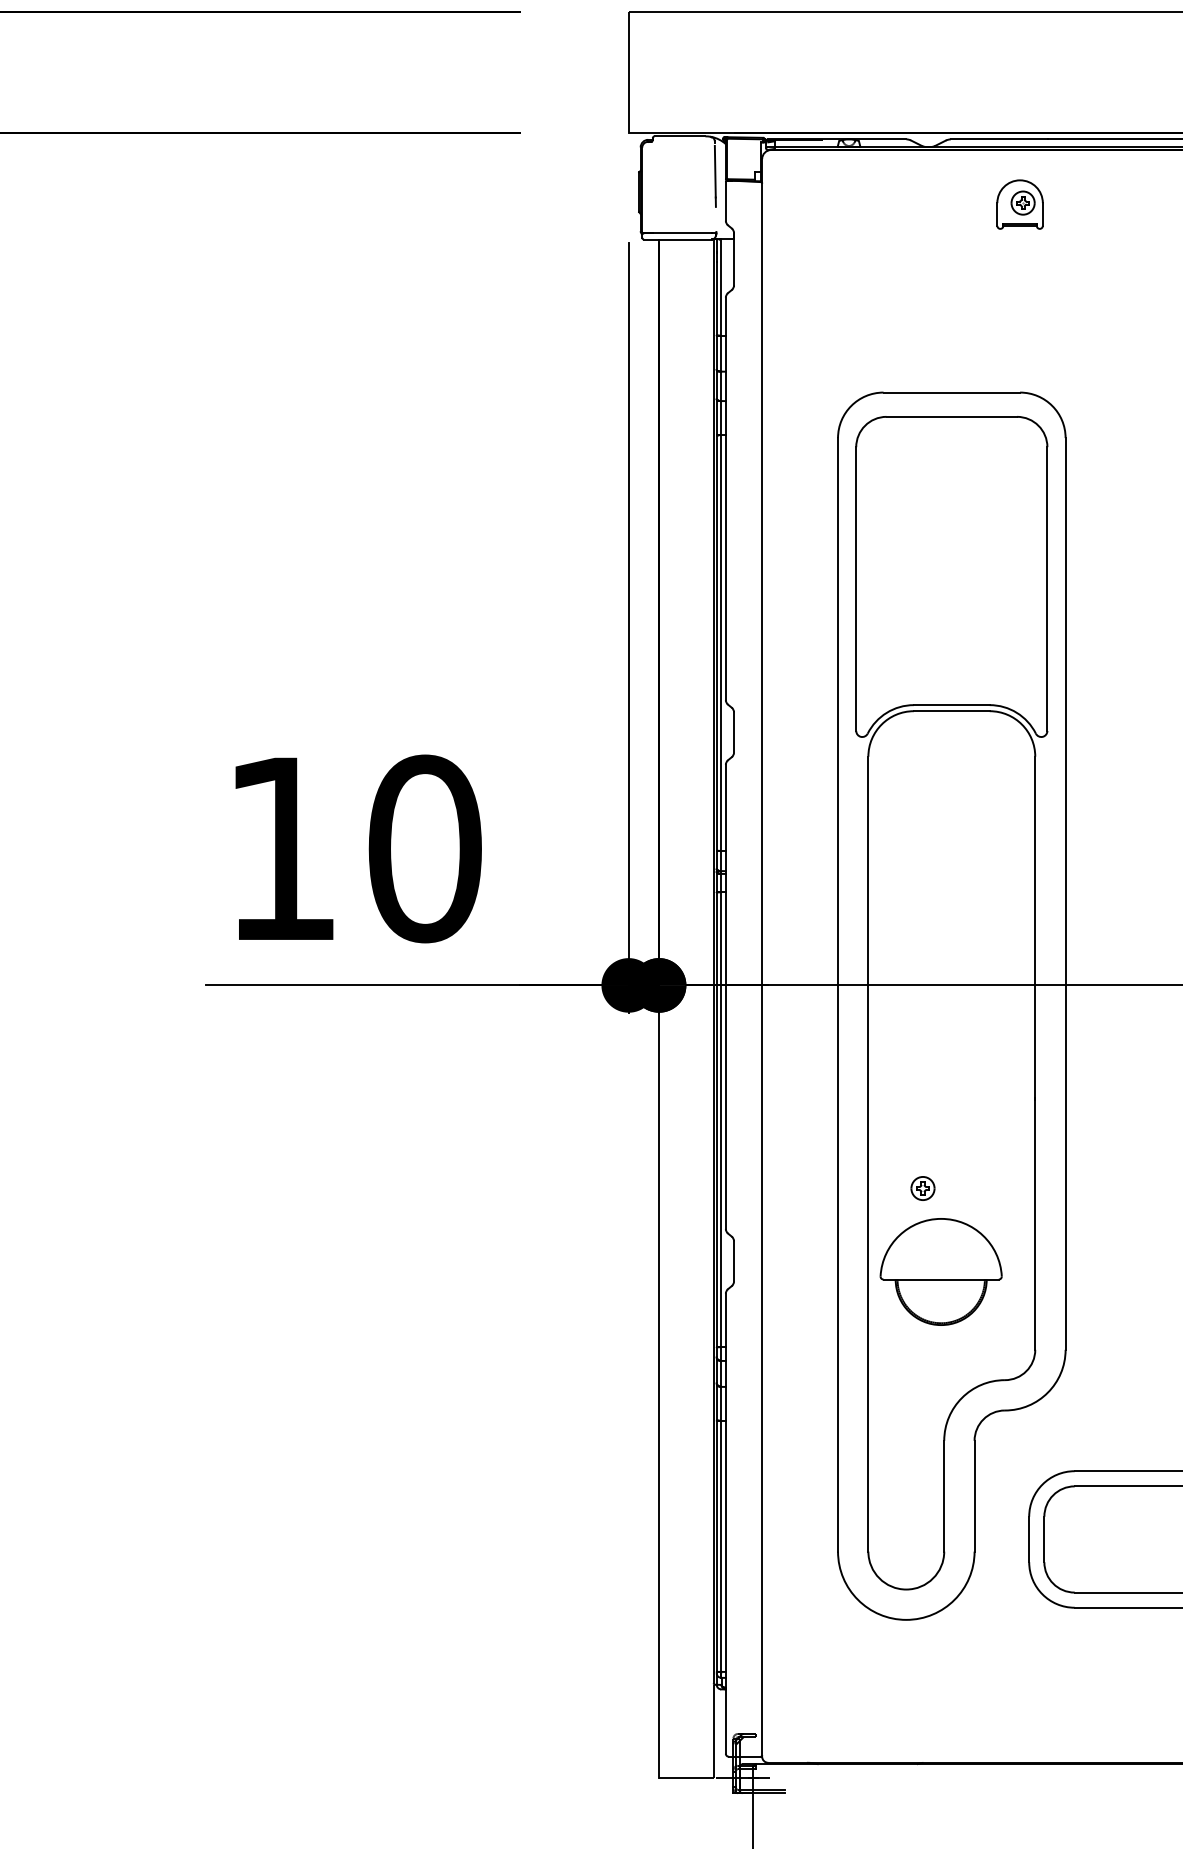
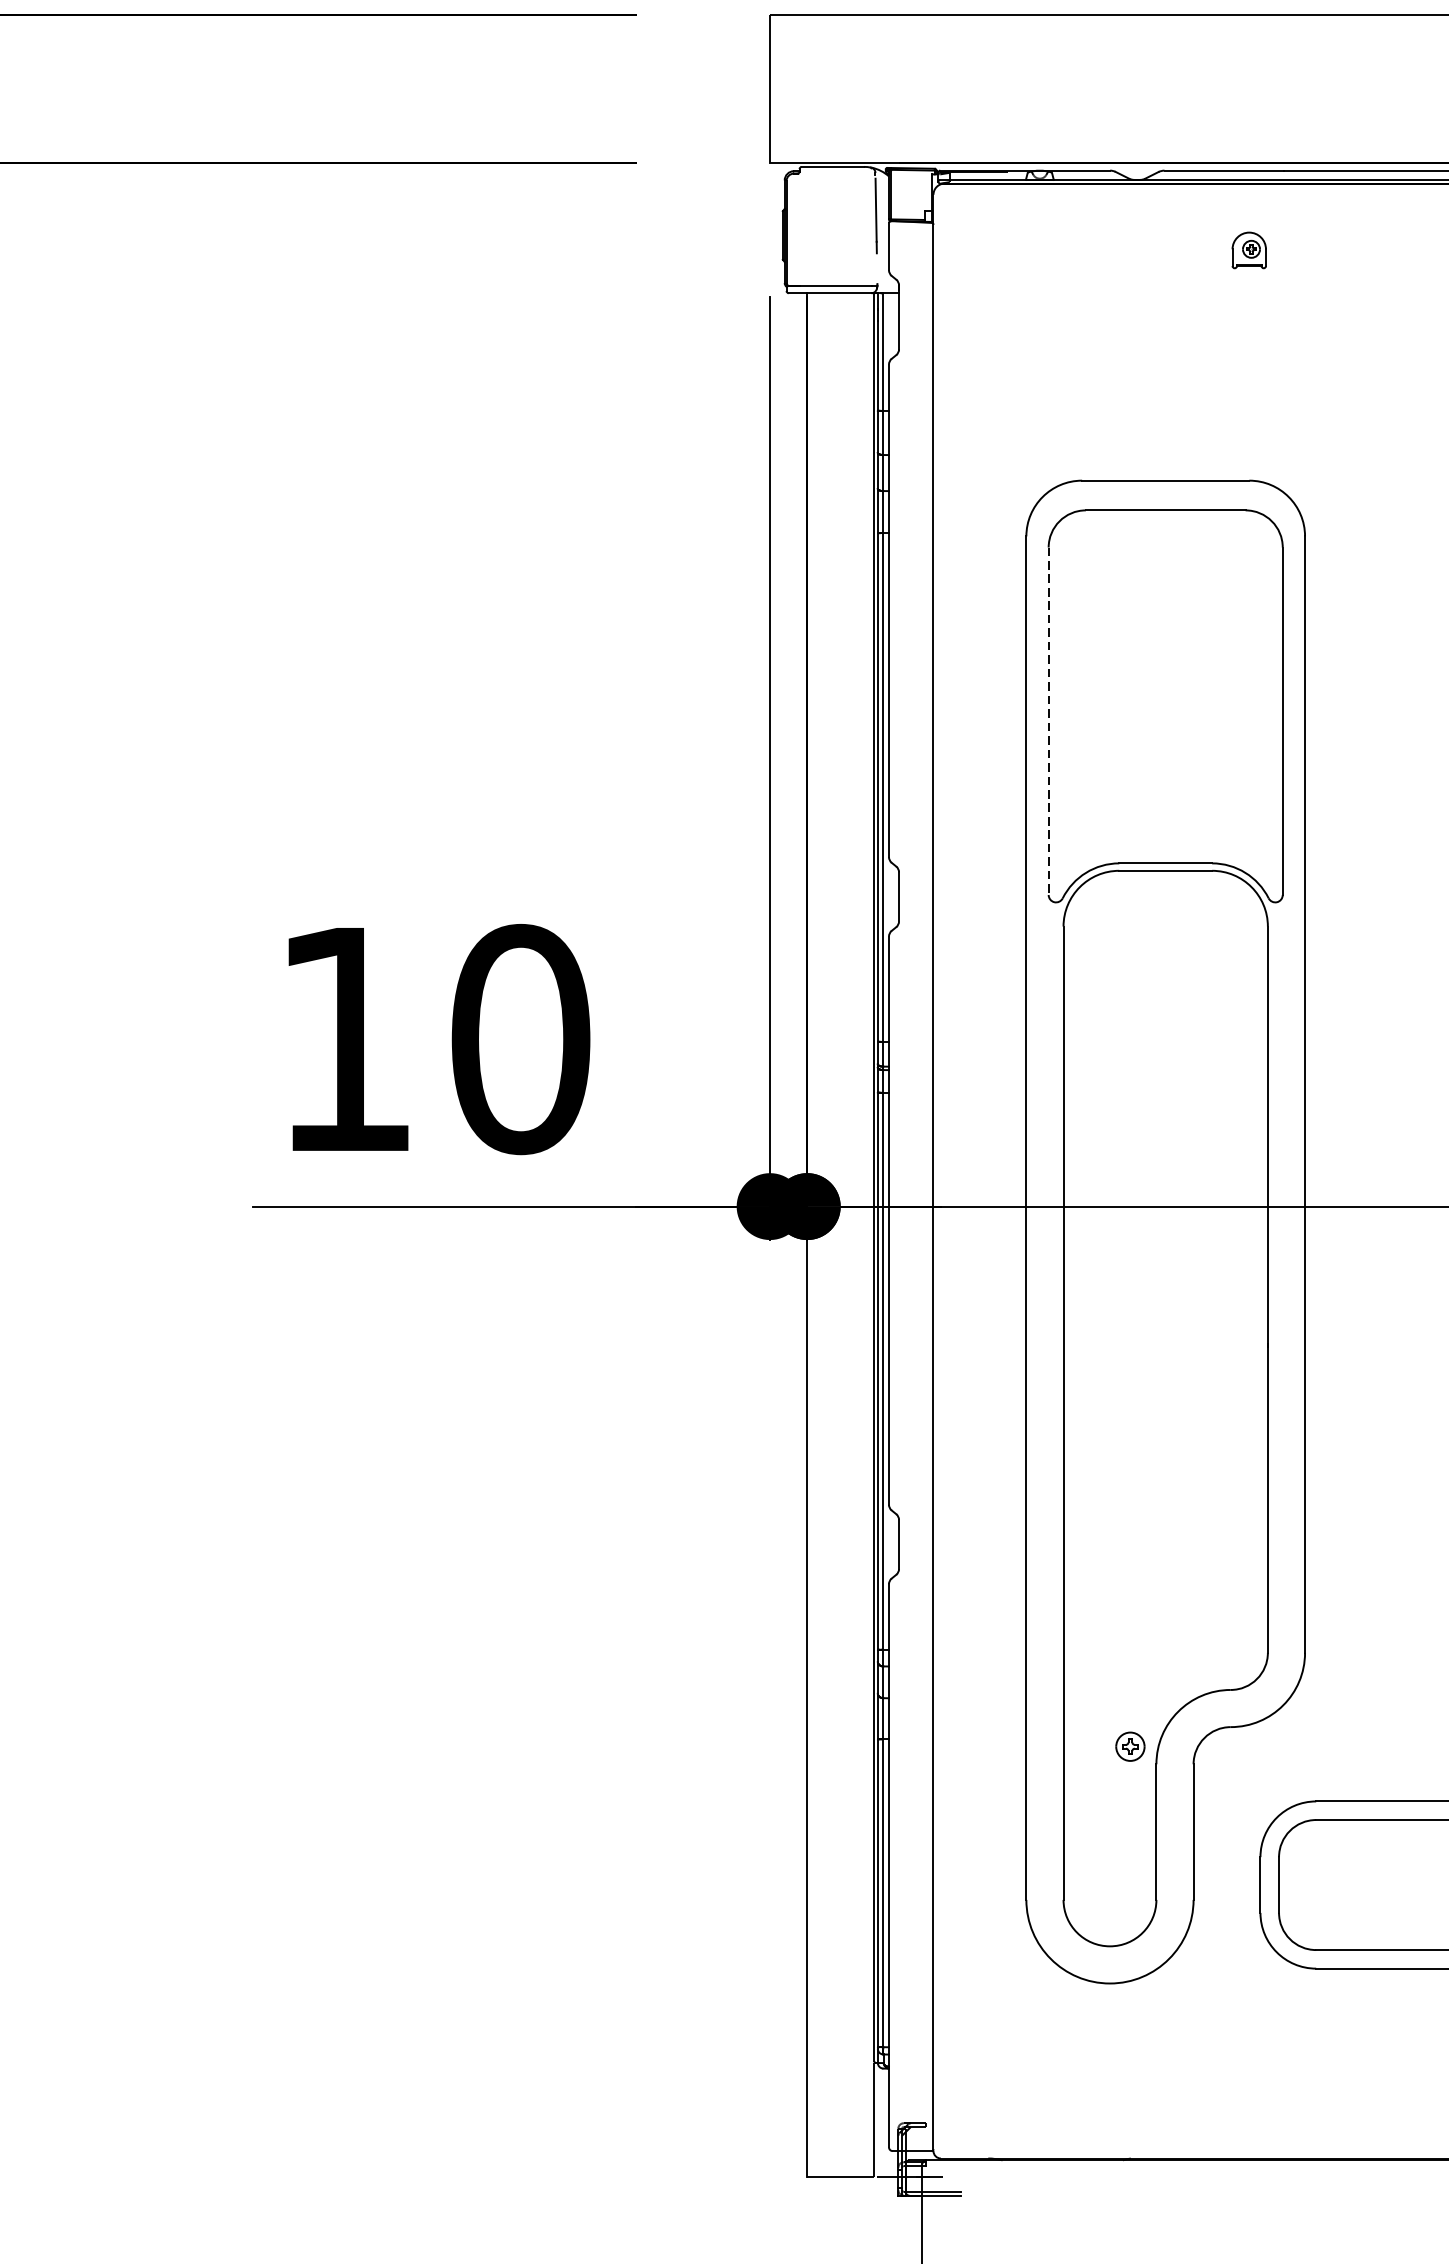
part: (1019, 204) -> (1248, 250), size x0.6
line: (856, 589) -> (1048, 721), solid -> dashed
part: (922, 1188) -> (1129, 1746), moved
part: (940, 1271) -> (1151, 1556), removed

